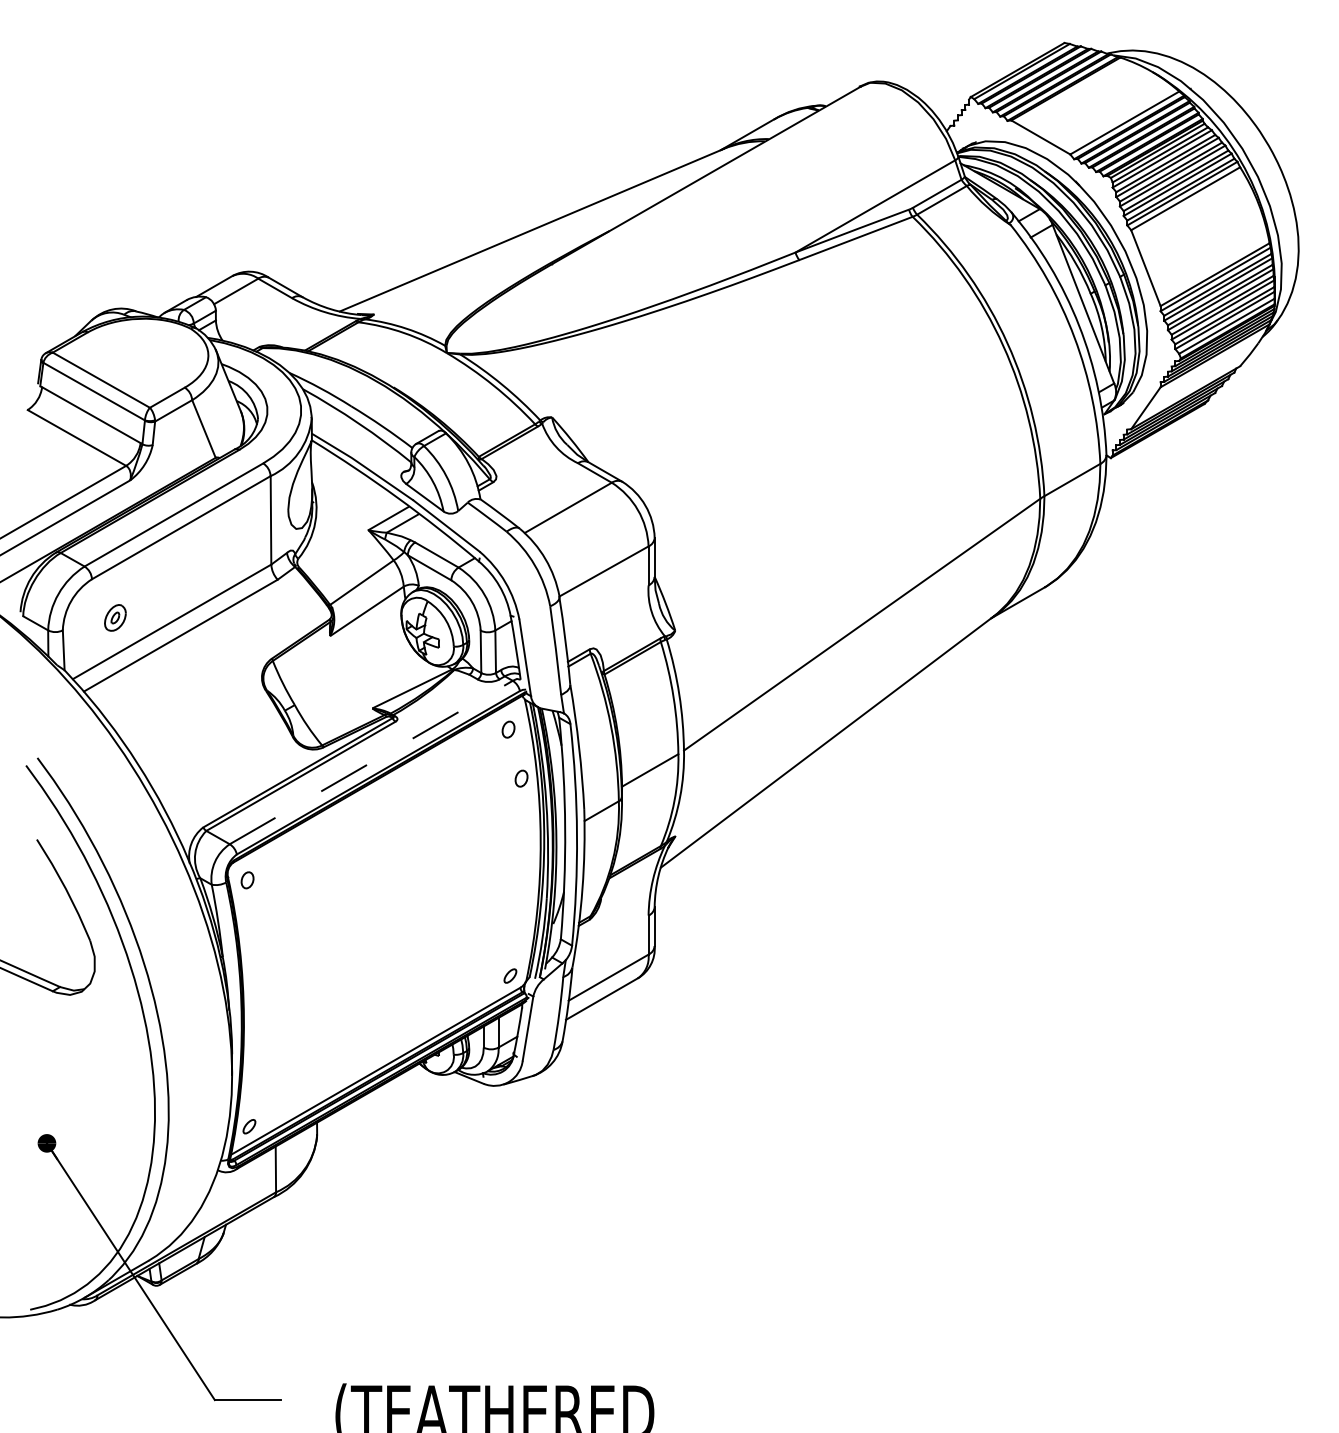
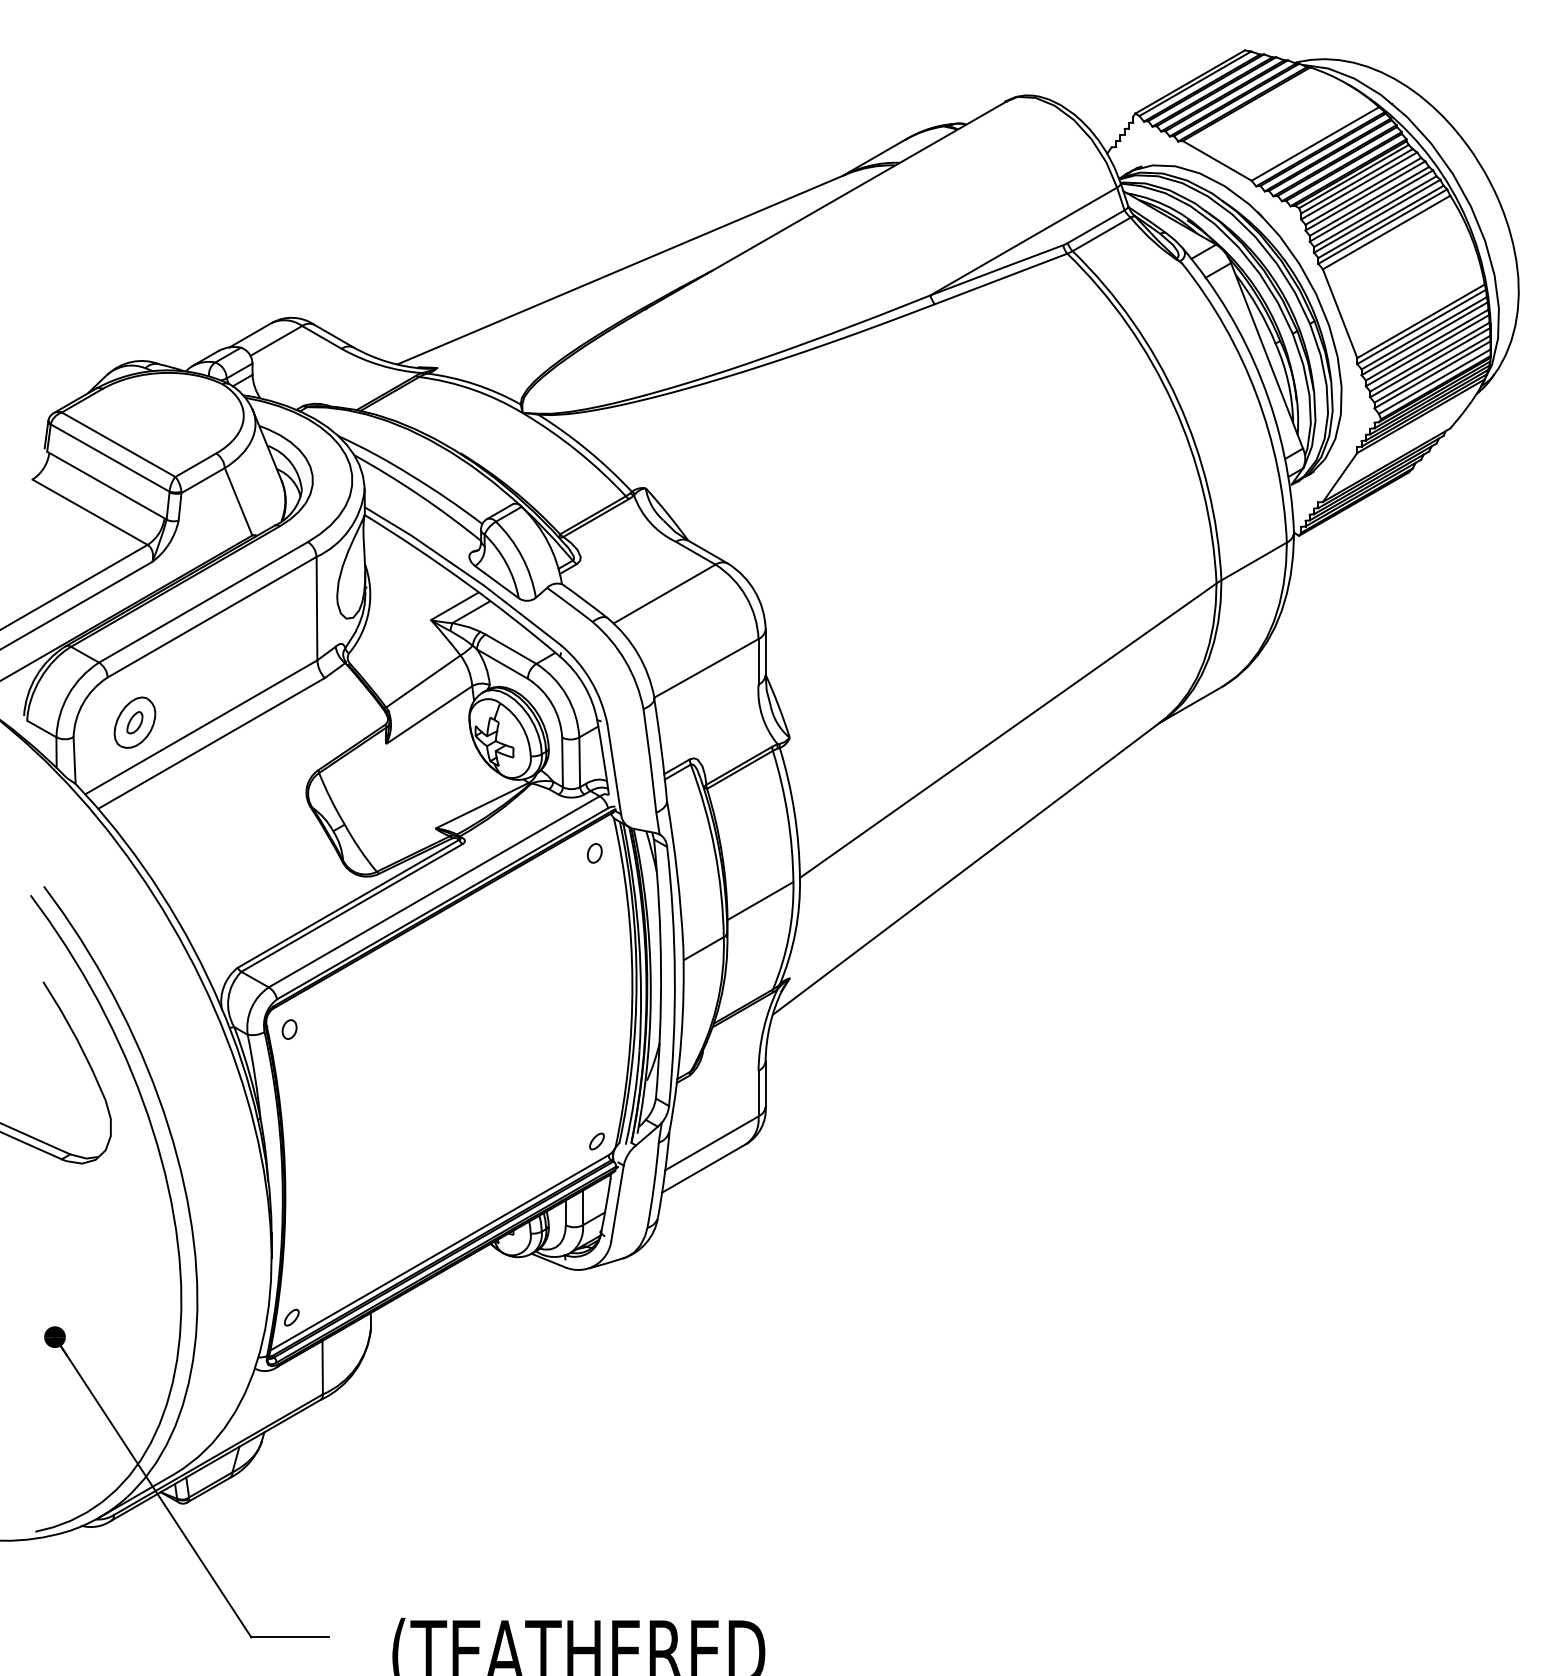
part: (115, 617) -> (135, 722), size x1.67
line: (371, 762) -> (434, 891), dashed -> solid
part: (521, 778) -> (609, 910), removed

